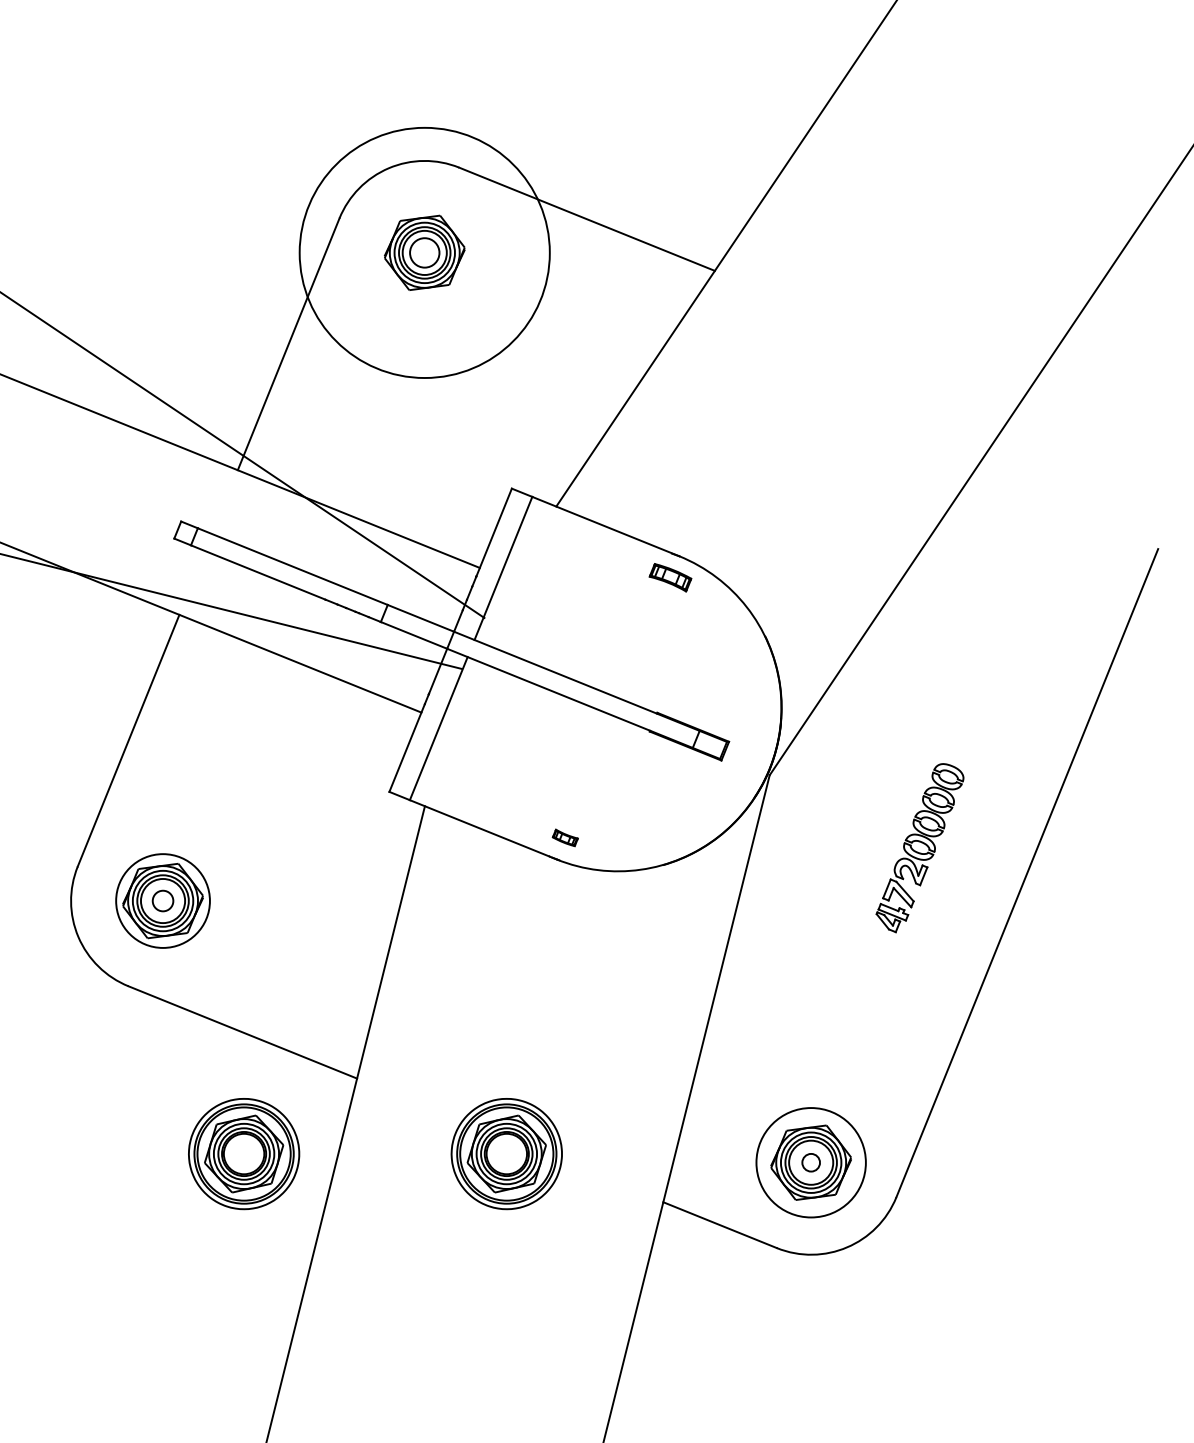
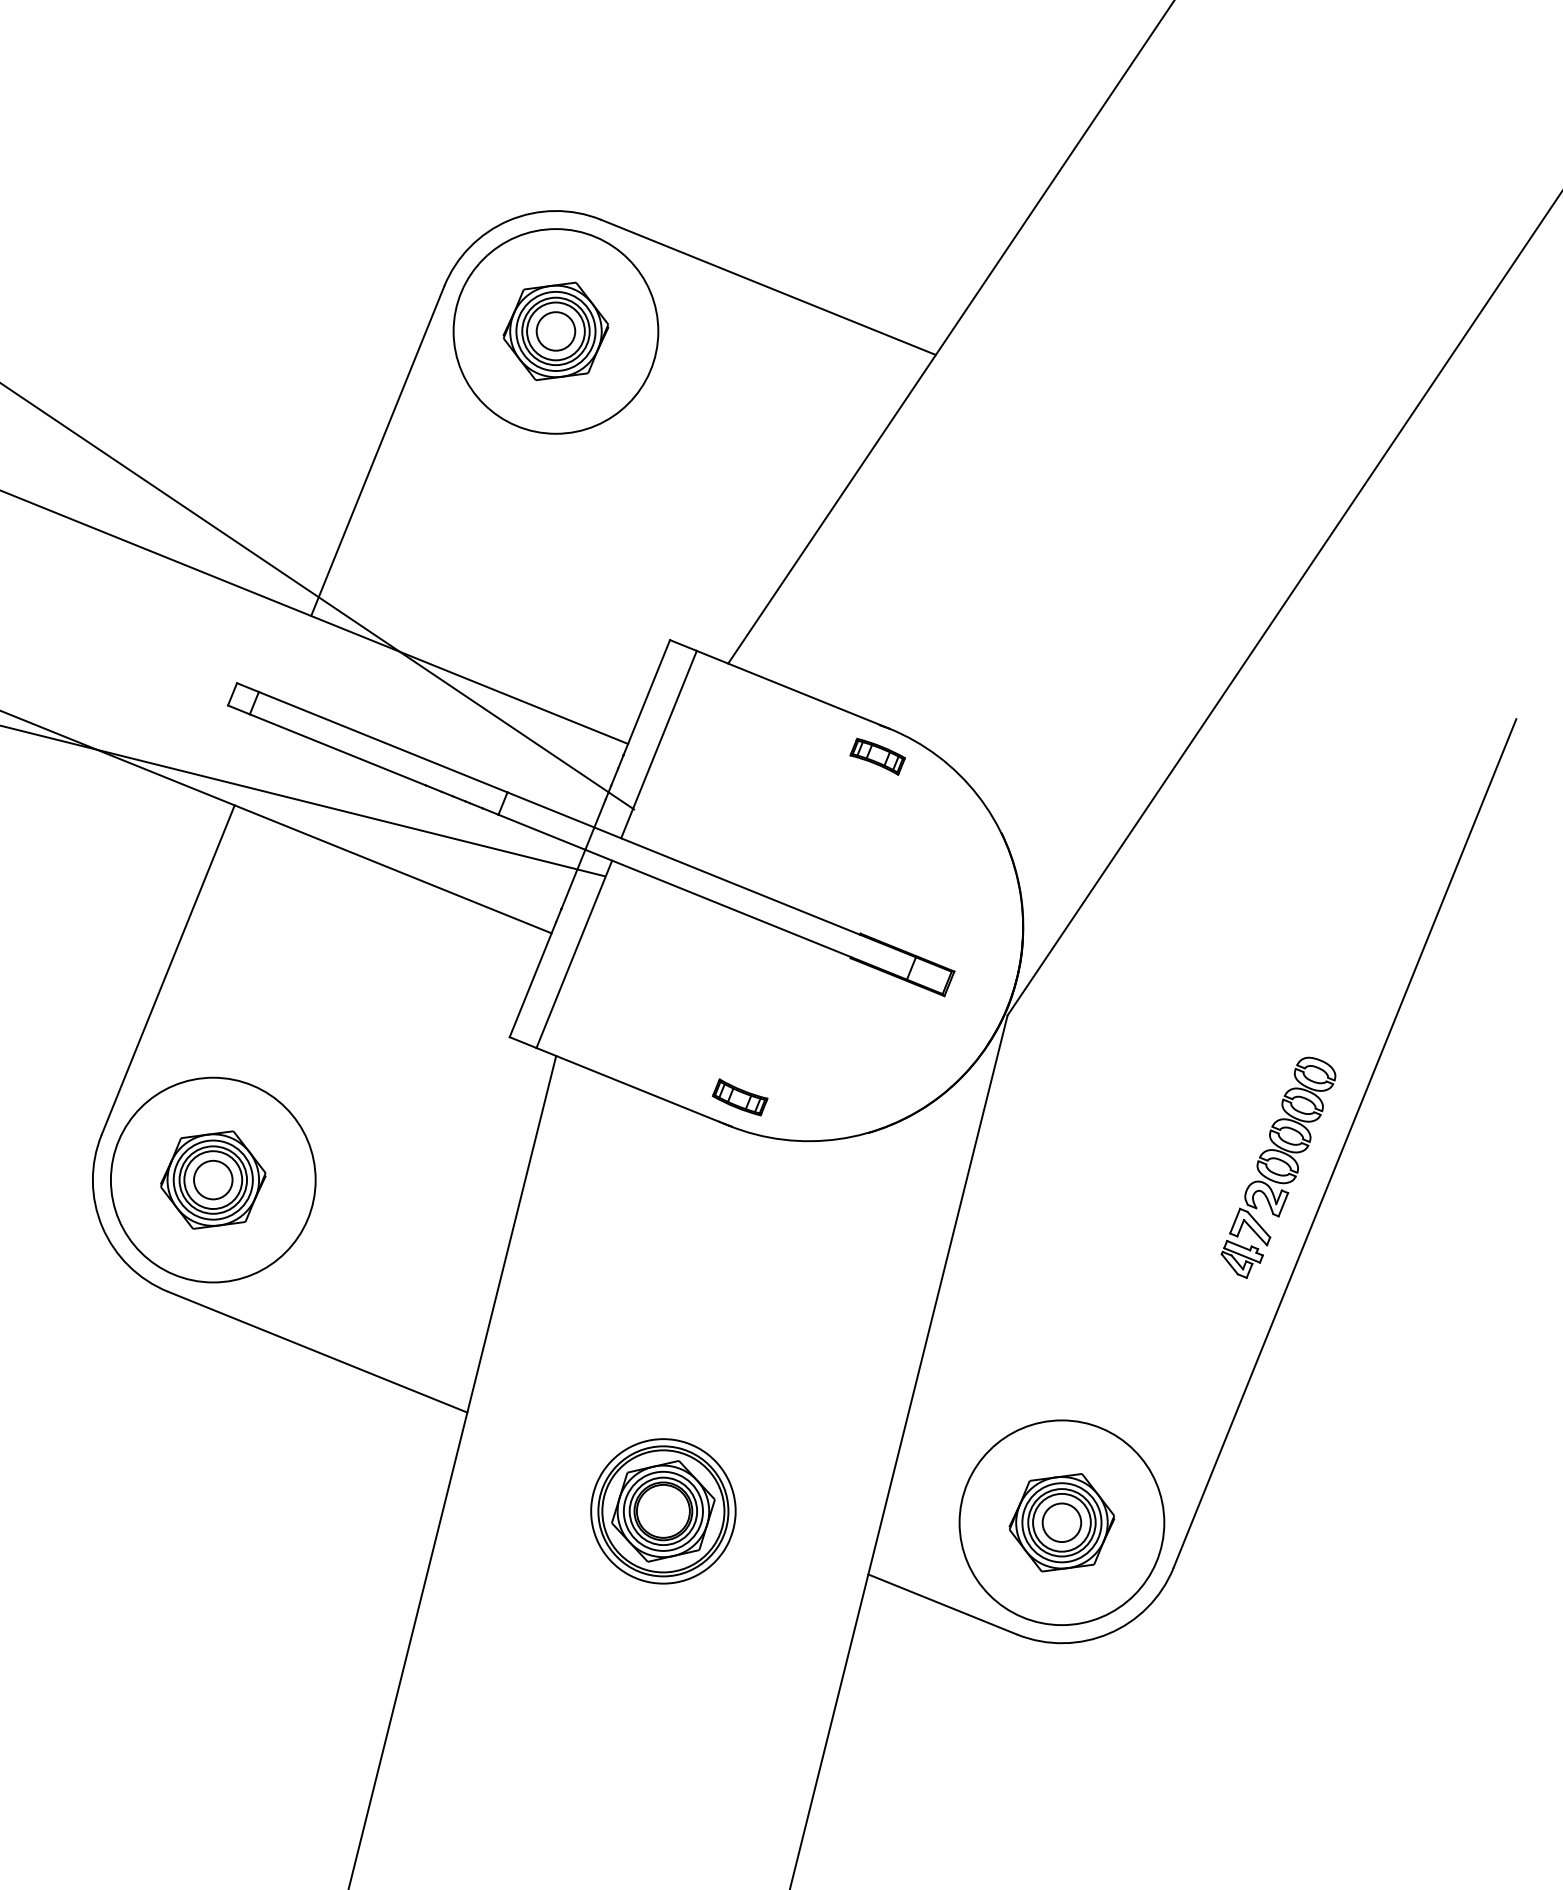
circle: (424, 252) -> (555, 331), size x0.62
part: (564, 837) -> (739, 1097), size x1.67
part: (920, 847) -> (1278, 1167), moved
circle: (162, 900) -> (212, 1179), size x1.67
circle: (163, 900) -> (213, 1179), size x1.43
part: (244, 1154) -> (319, 1511), removed
circle: (810, 1162) -> (1061, 1522), size x1.43
circle: (810, 1162) -> (1061, 1522), size x1.67

